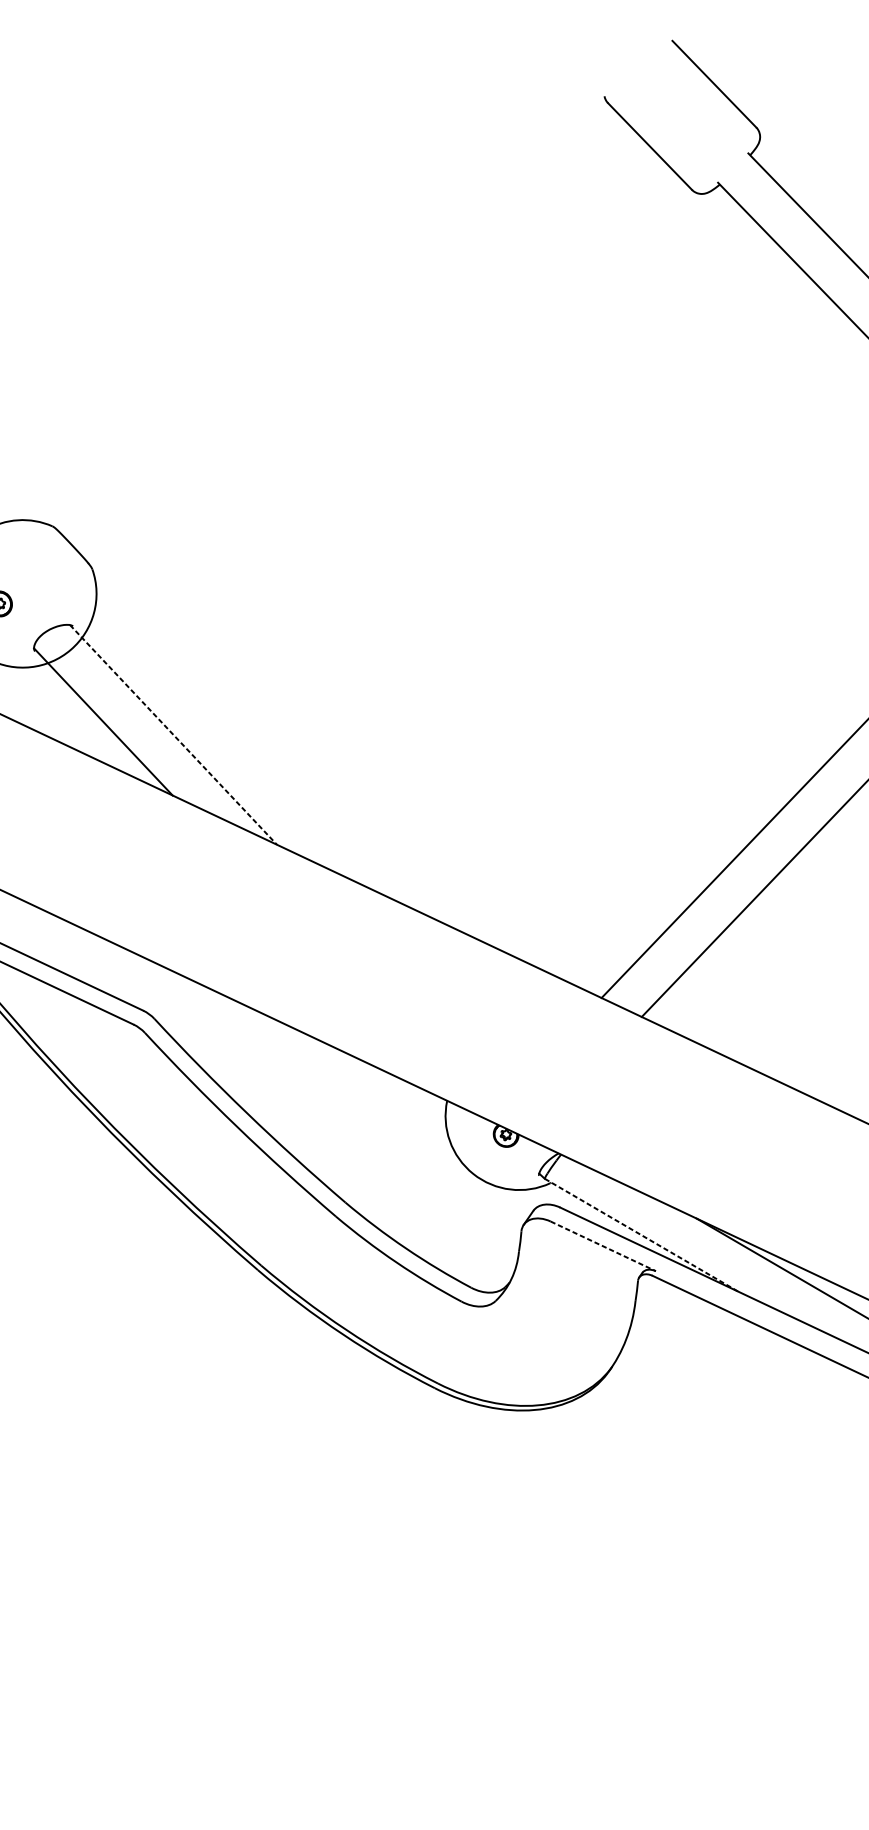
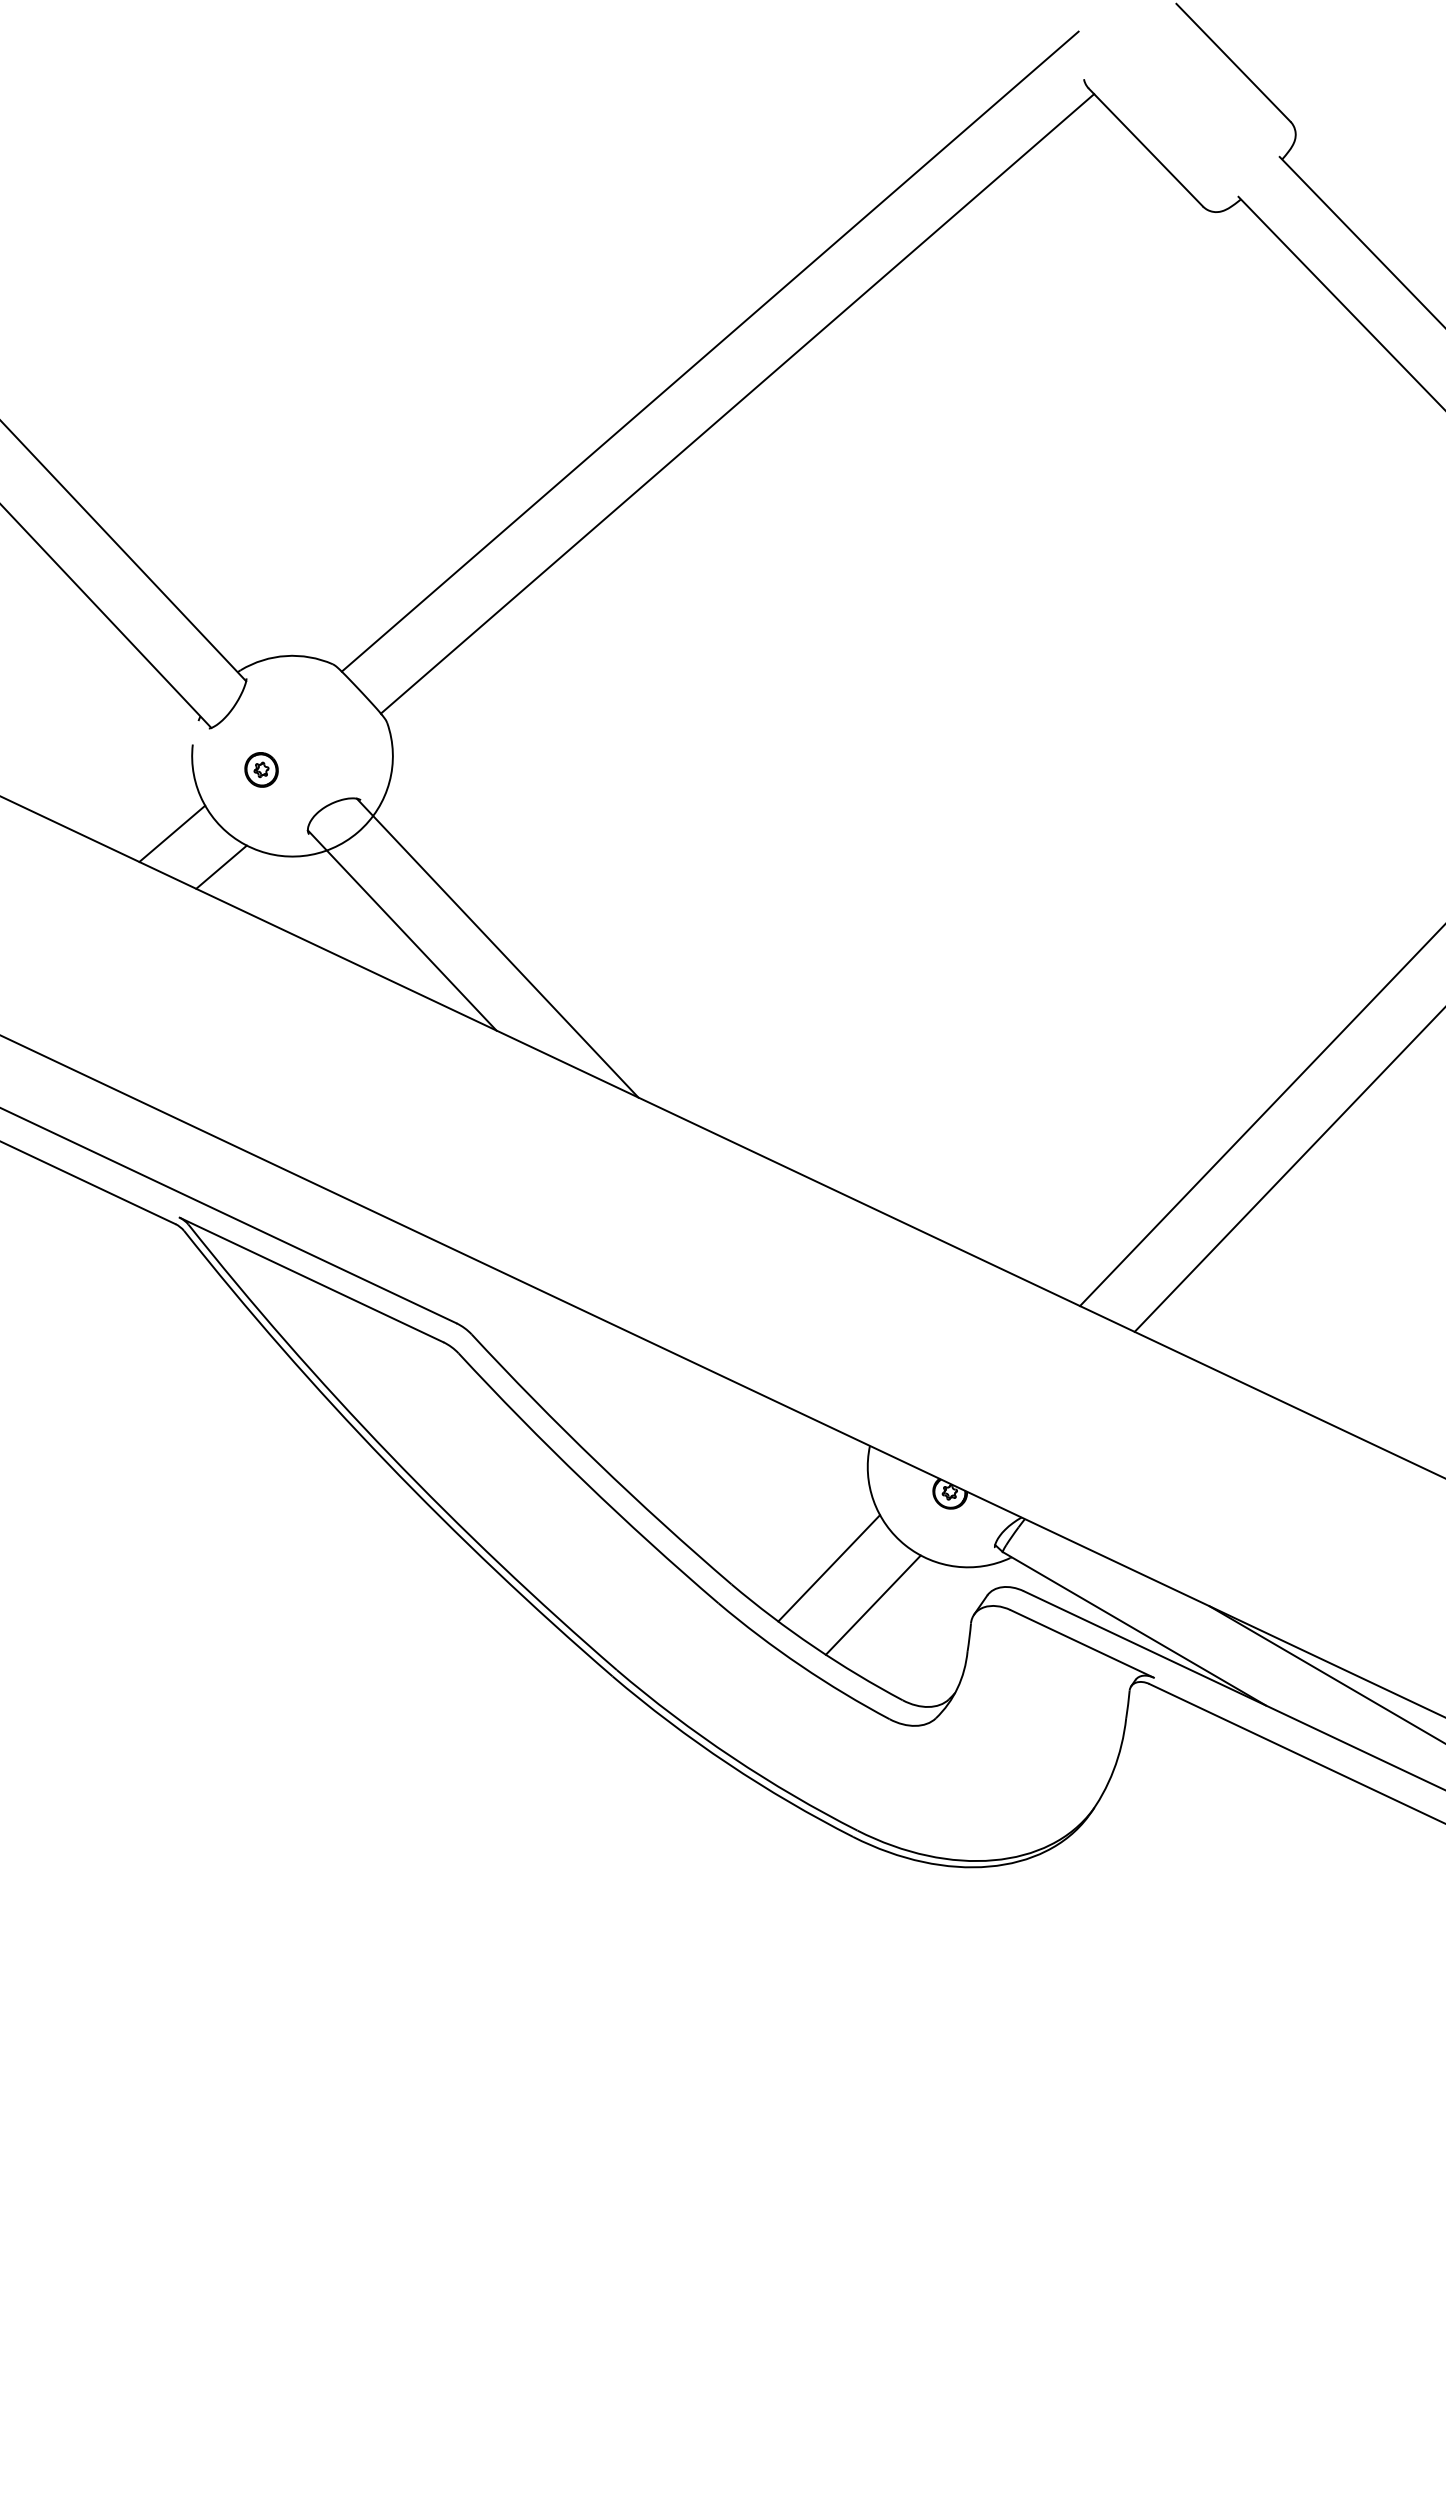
line: (329, 296) -> (709, 351), added
line: (349, 334) -> (737, 403), added
line: (173, 735) -> (497, 948), dashed -> solid
line: (417, 1190) -> (829, 1568), added
line: (449, 1217) -> (872, 1604), added
line: (641, 1235) -> (1134, 1629), dashed -> solid
line: (603, 1246) -> (1082, 1644), dashed -> solid

